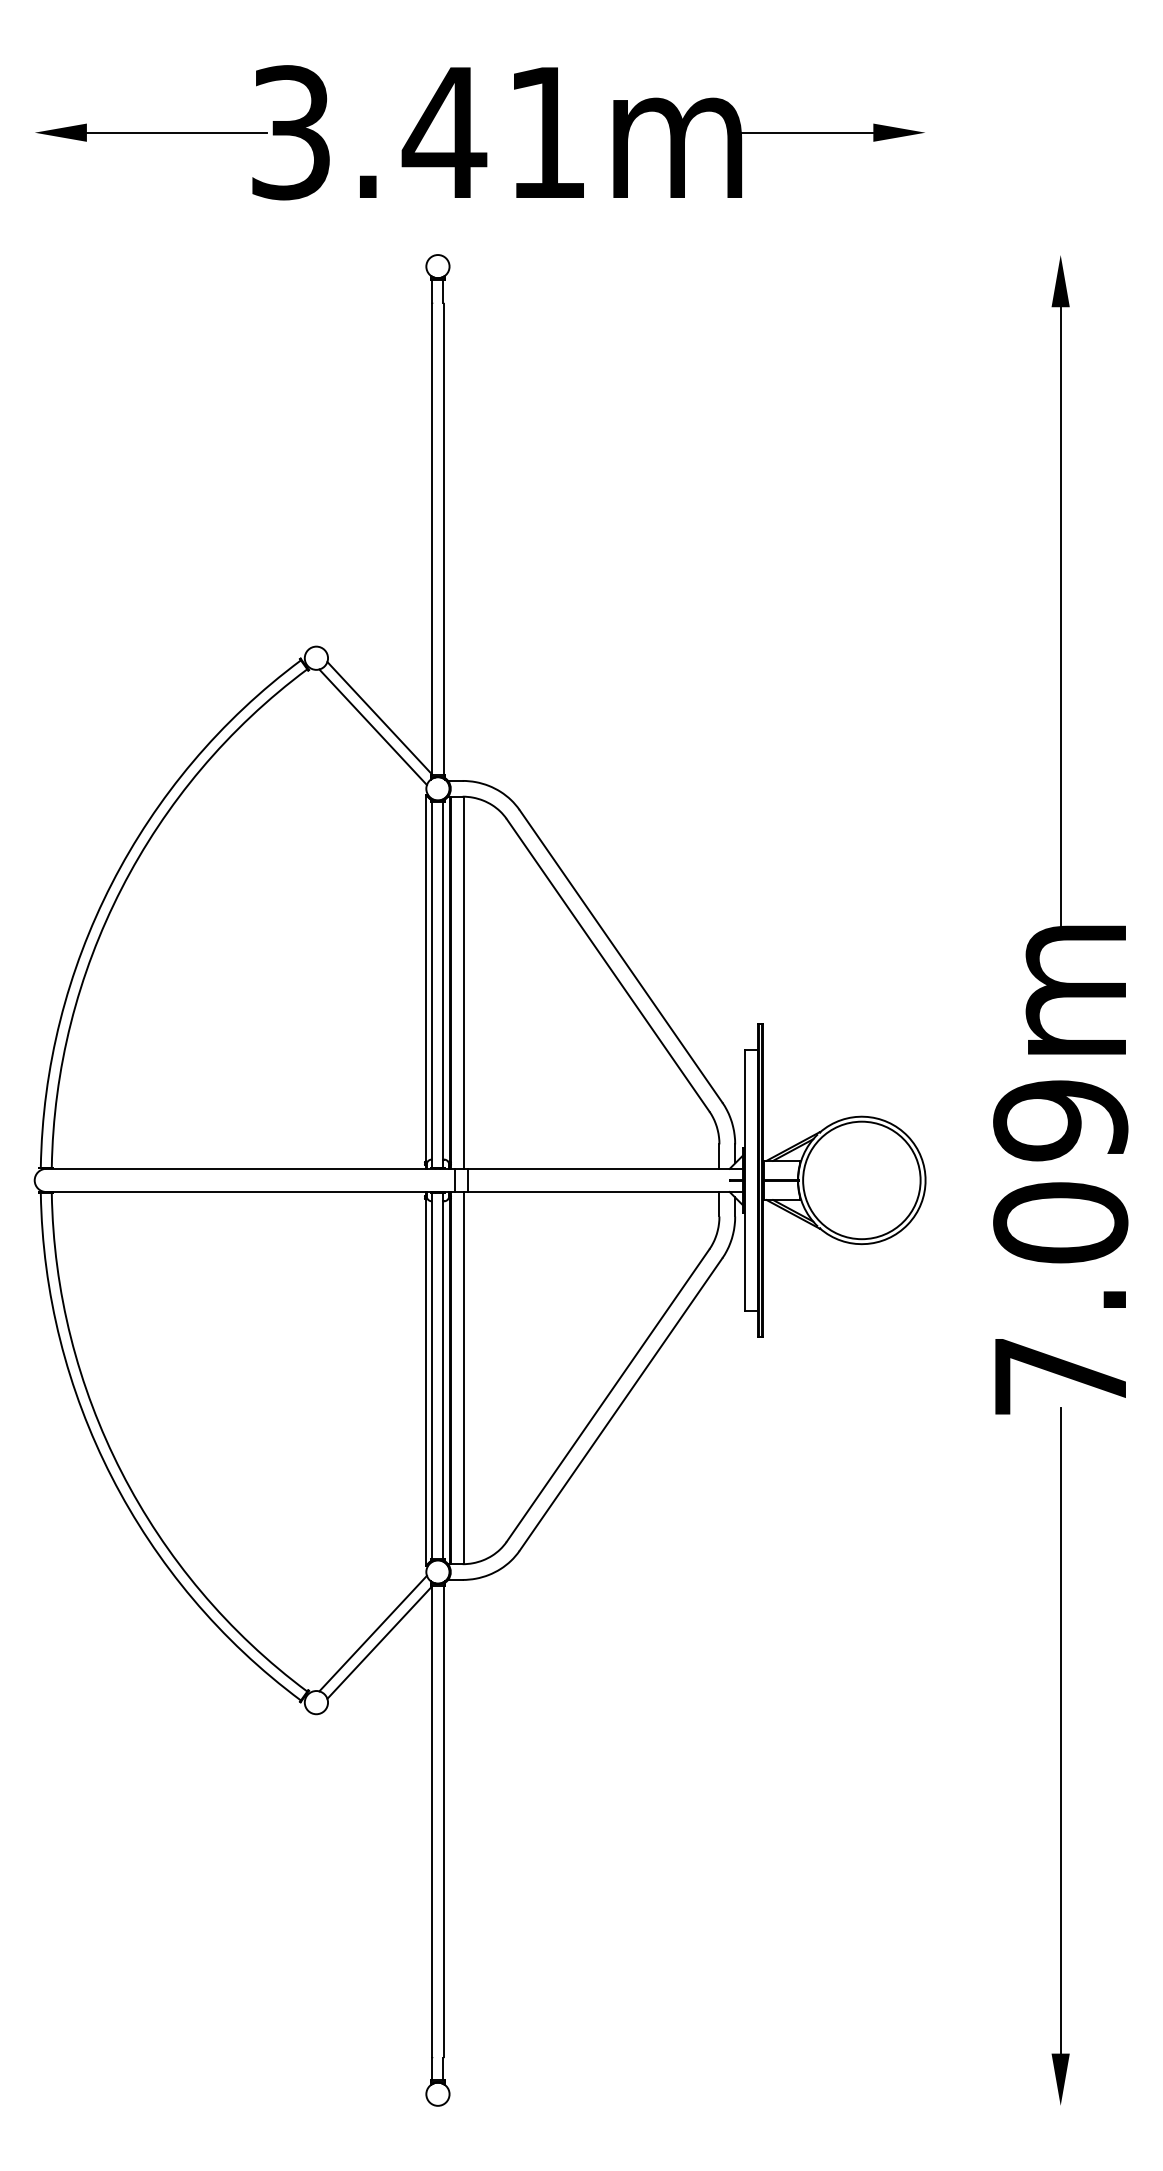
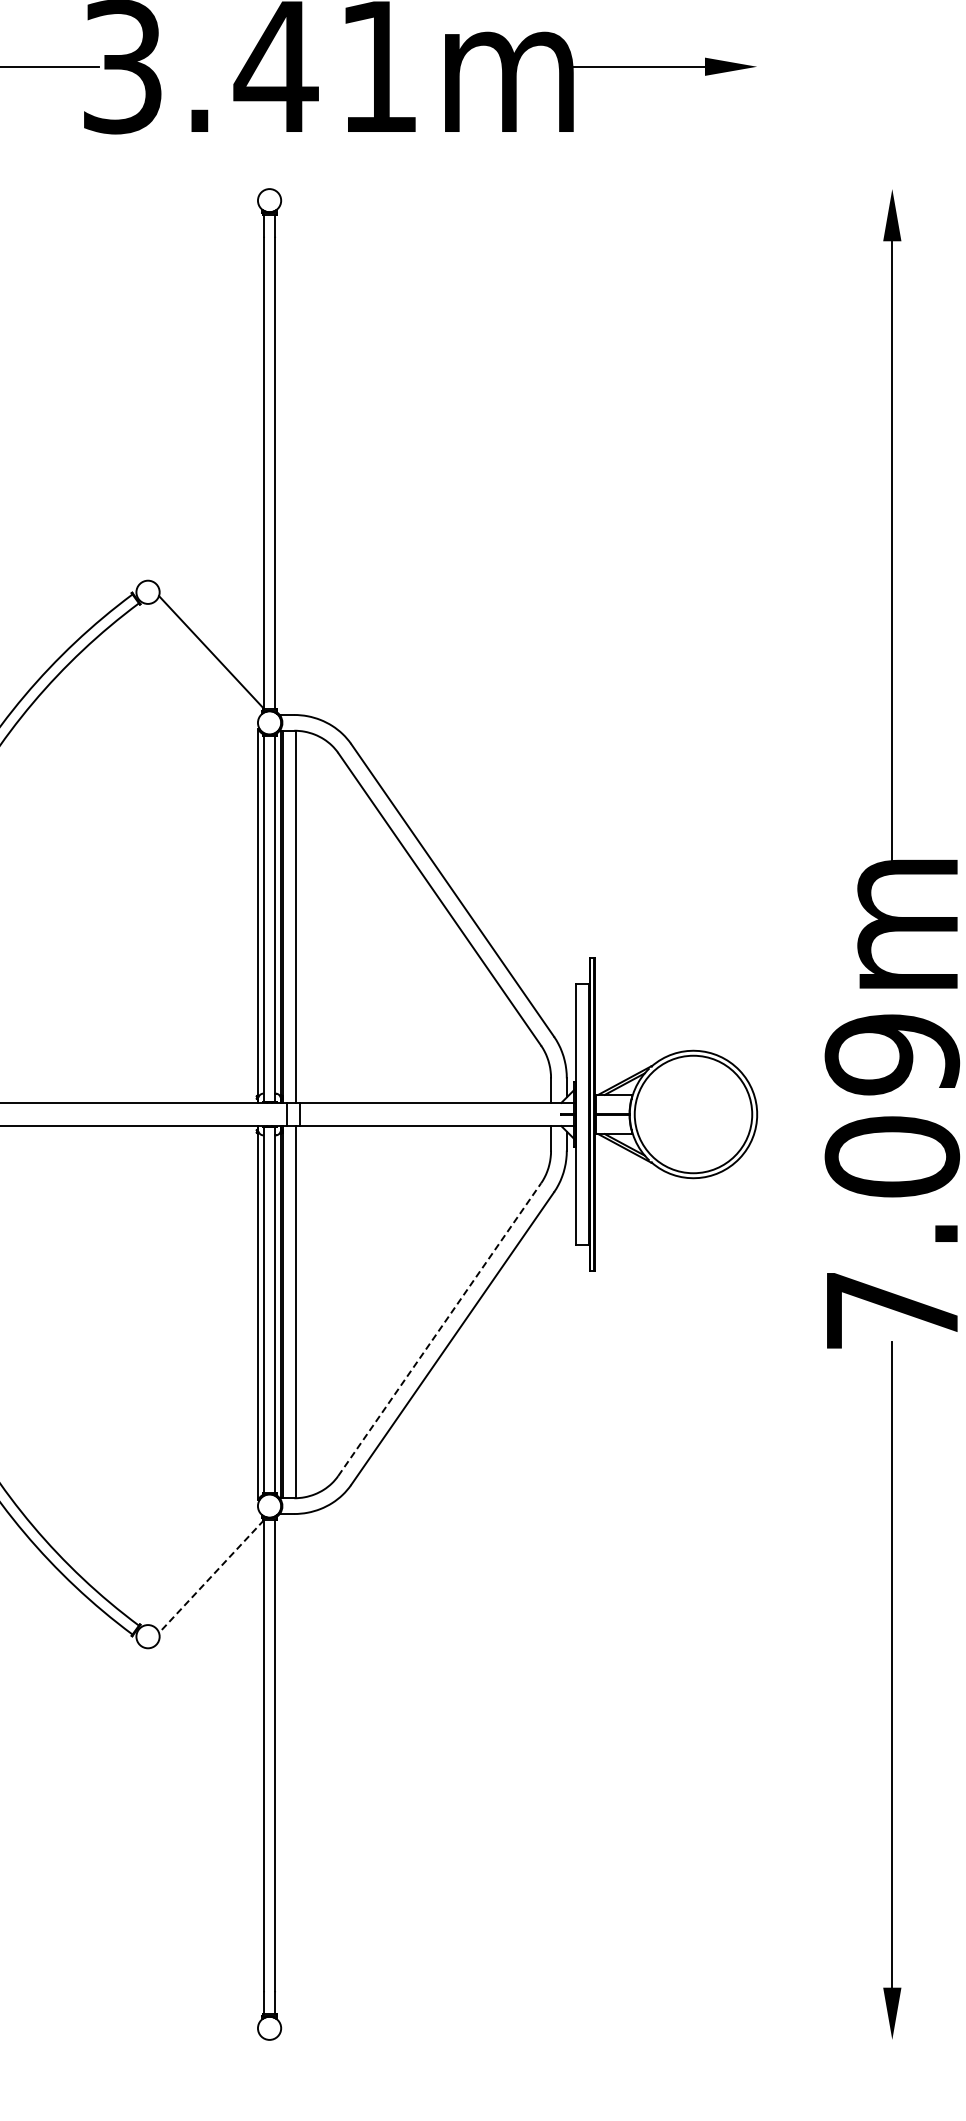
line: (372, 727) -> (204, 661), removed
line: (608, 1395) -> (440, 1329), solid -> dashed
line: (372, 1633) -> (204, 1567), removed
line: (379, 1642) -> (211, 1576), solid -> dashed

